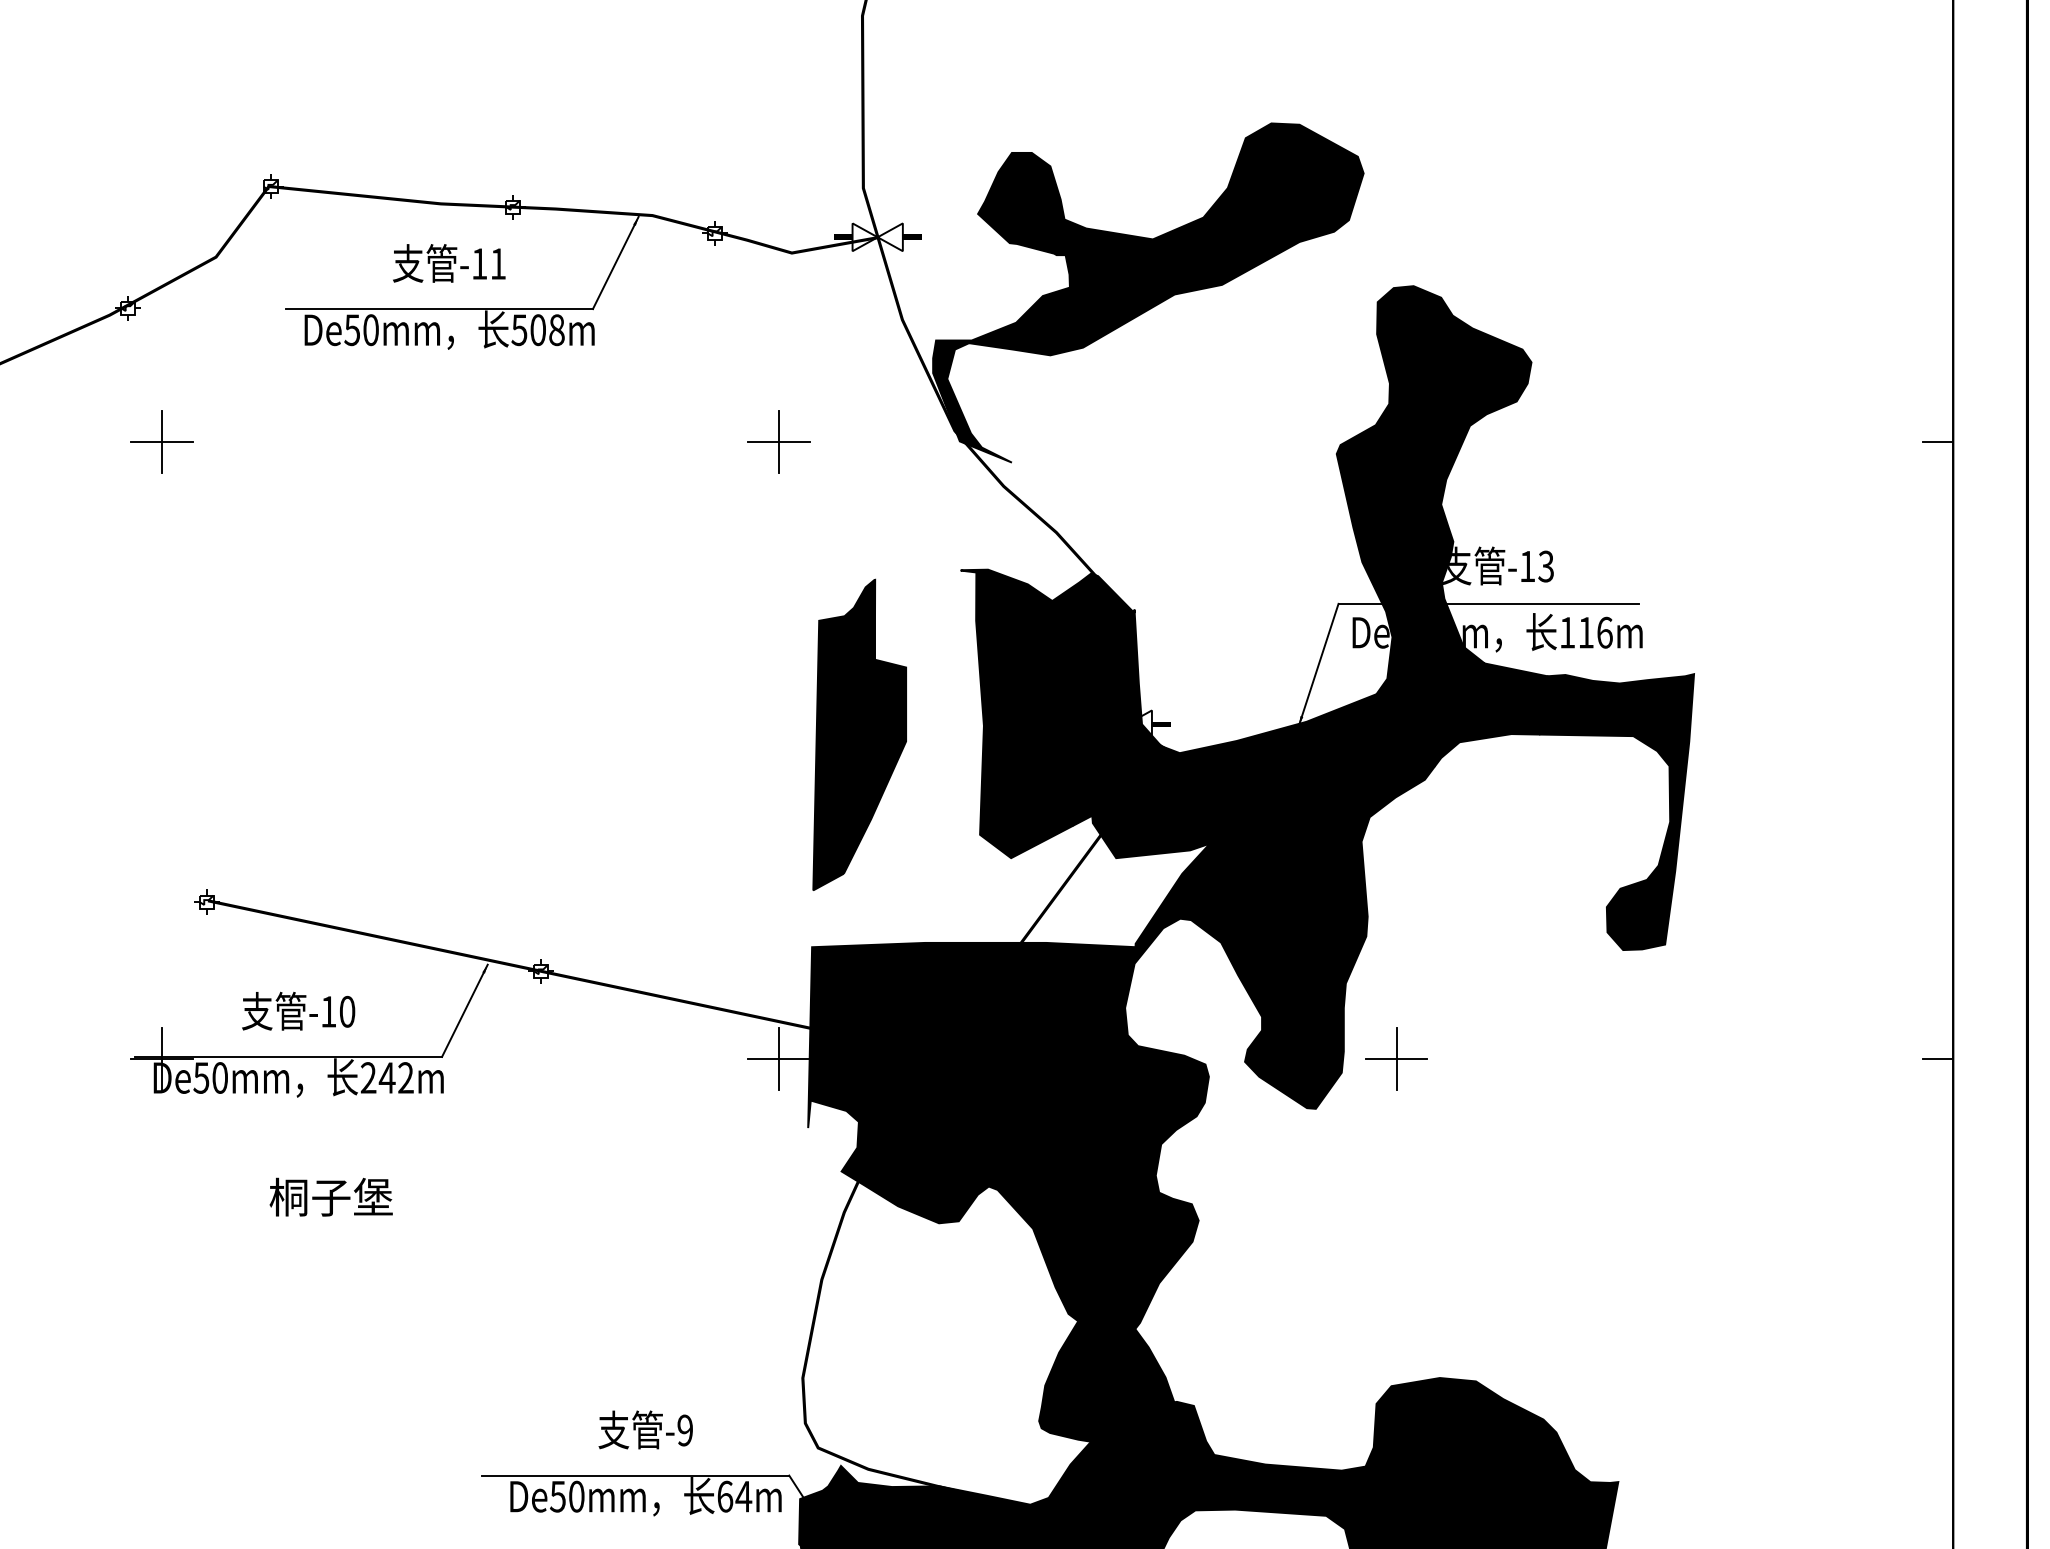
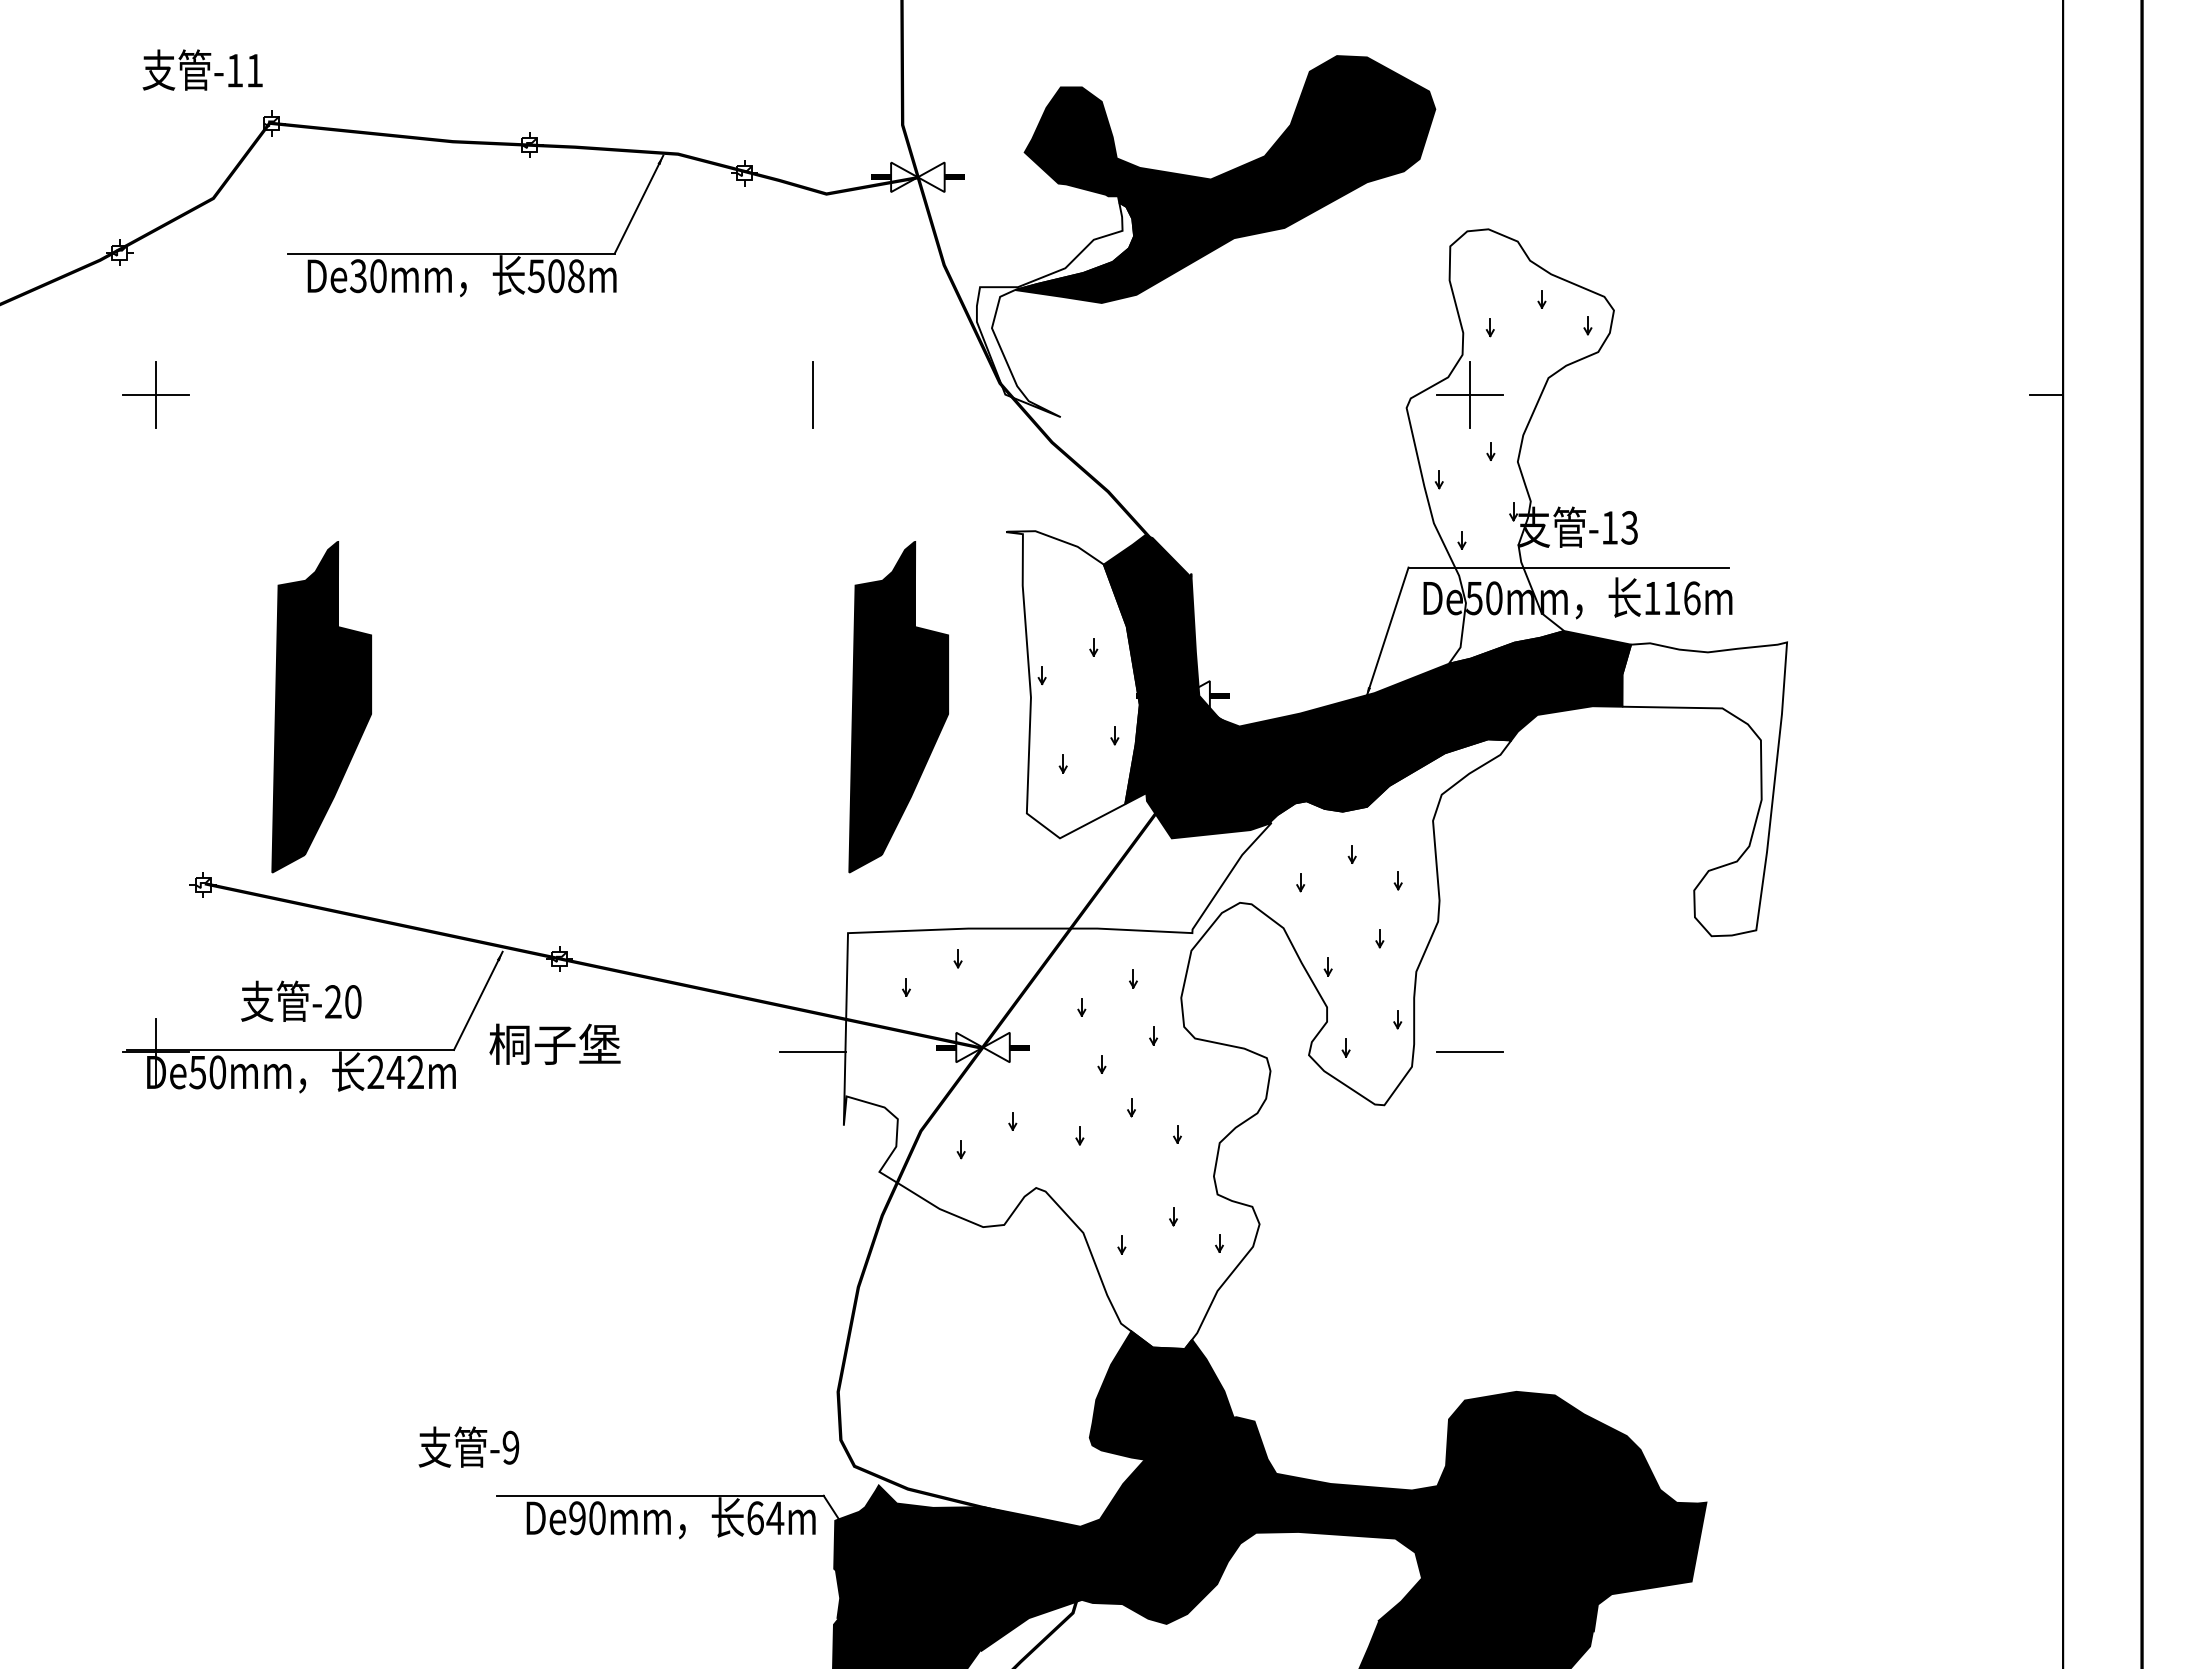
text: (449, 262) -> (202, 69), moved
text: (352, 329) -> (358, 275), De50mm -> De30mm
fill: (1006, 361) -> (1055, 309), removed
line: (778, 441) -> (812, 394), removed
fill: (1434, 490) -> (1510, 446), removed
fill: (1022, 713) -> (1072, 684), removed
part: (317, 735) -> (321, 707), added
fill: (1616, 812) -> (1704, 789), removed
text: (328, 1011) -> (333, 1001), -10 -> -20
fill: (1121, 1051) -> (1177, 1044), removed
line: (779, 1059) -> (813, 1052), removed
line: (1396, 1059) -> (1470, 1052), removed
line: (1937, 1059) -> (2046, 1052), removed
text: (330, 1196) -> (554, 1043), moved
text: (645, 1429) -> (468, 1446), moved
text: (557, 1496) -> (576, 1518), De50mm -> De90mm

